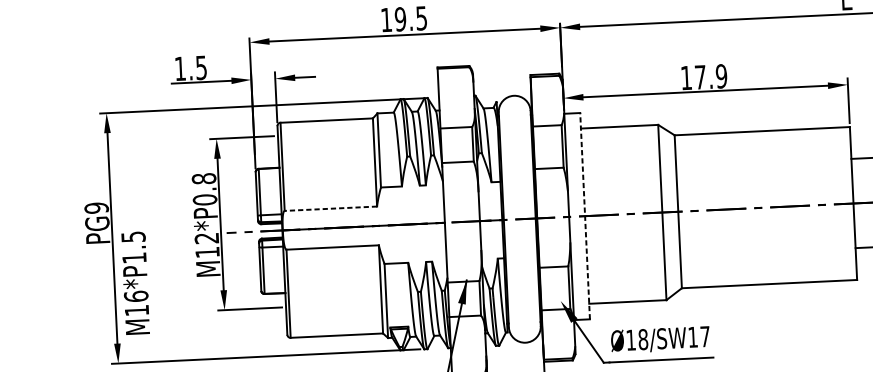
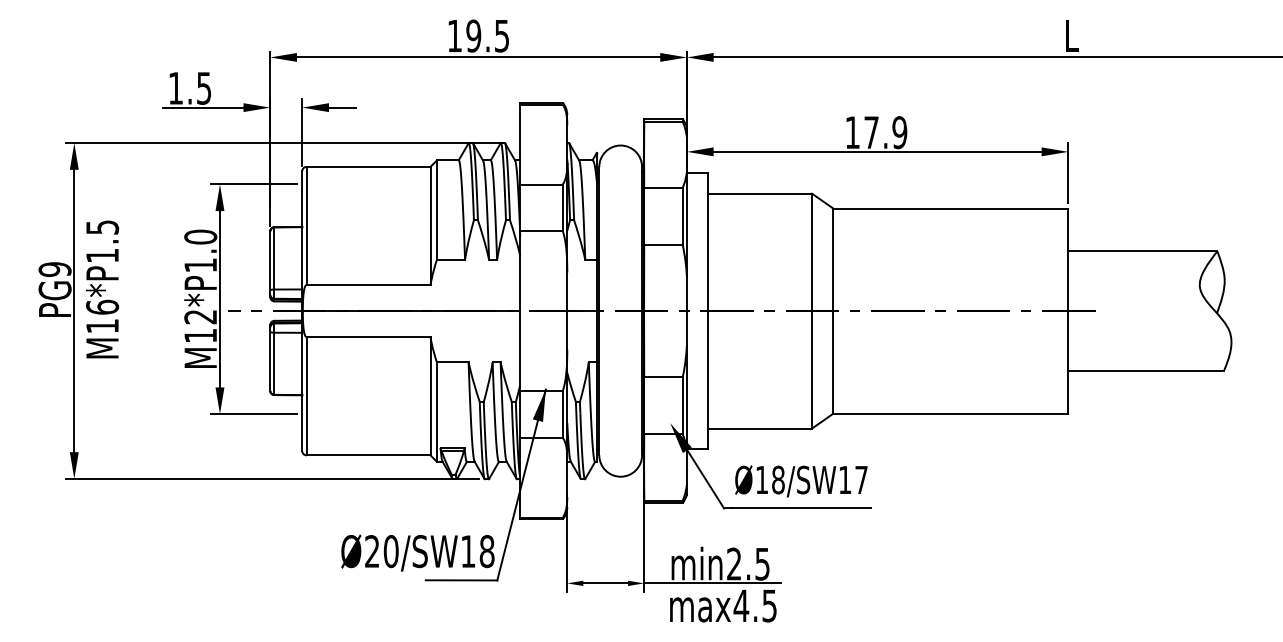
text: (204, 188) -> (200, 250), M12*P0.8 -> M12*P1.0
line: (330, 209) -> (368, 285), dashed -> solid
line: (585, 215) -> (708, 310), dashed -> solid
text: (135, 283) -> (102, 289), moved

